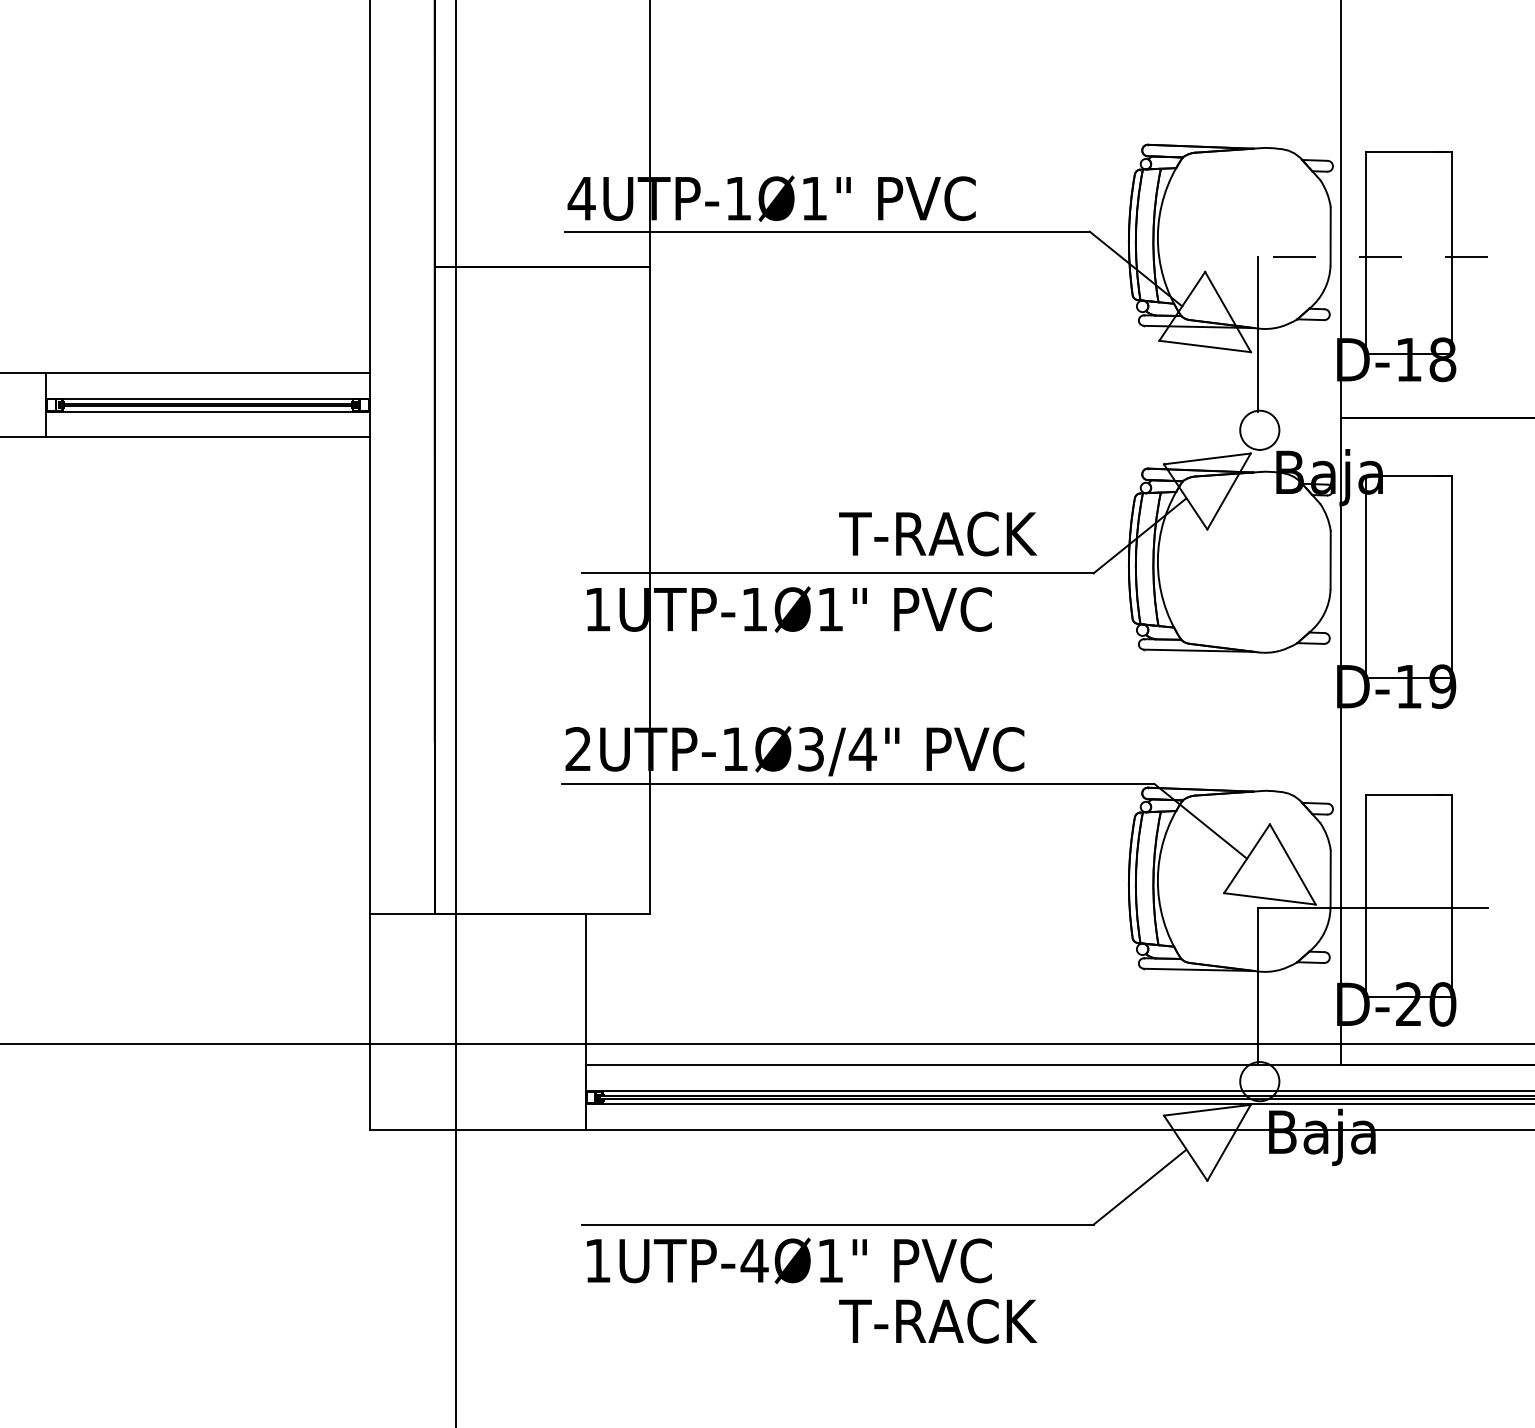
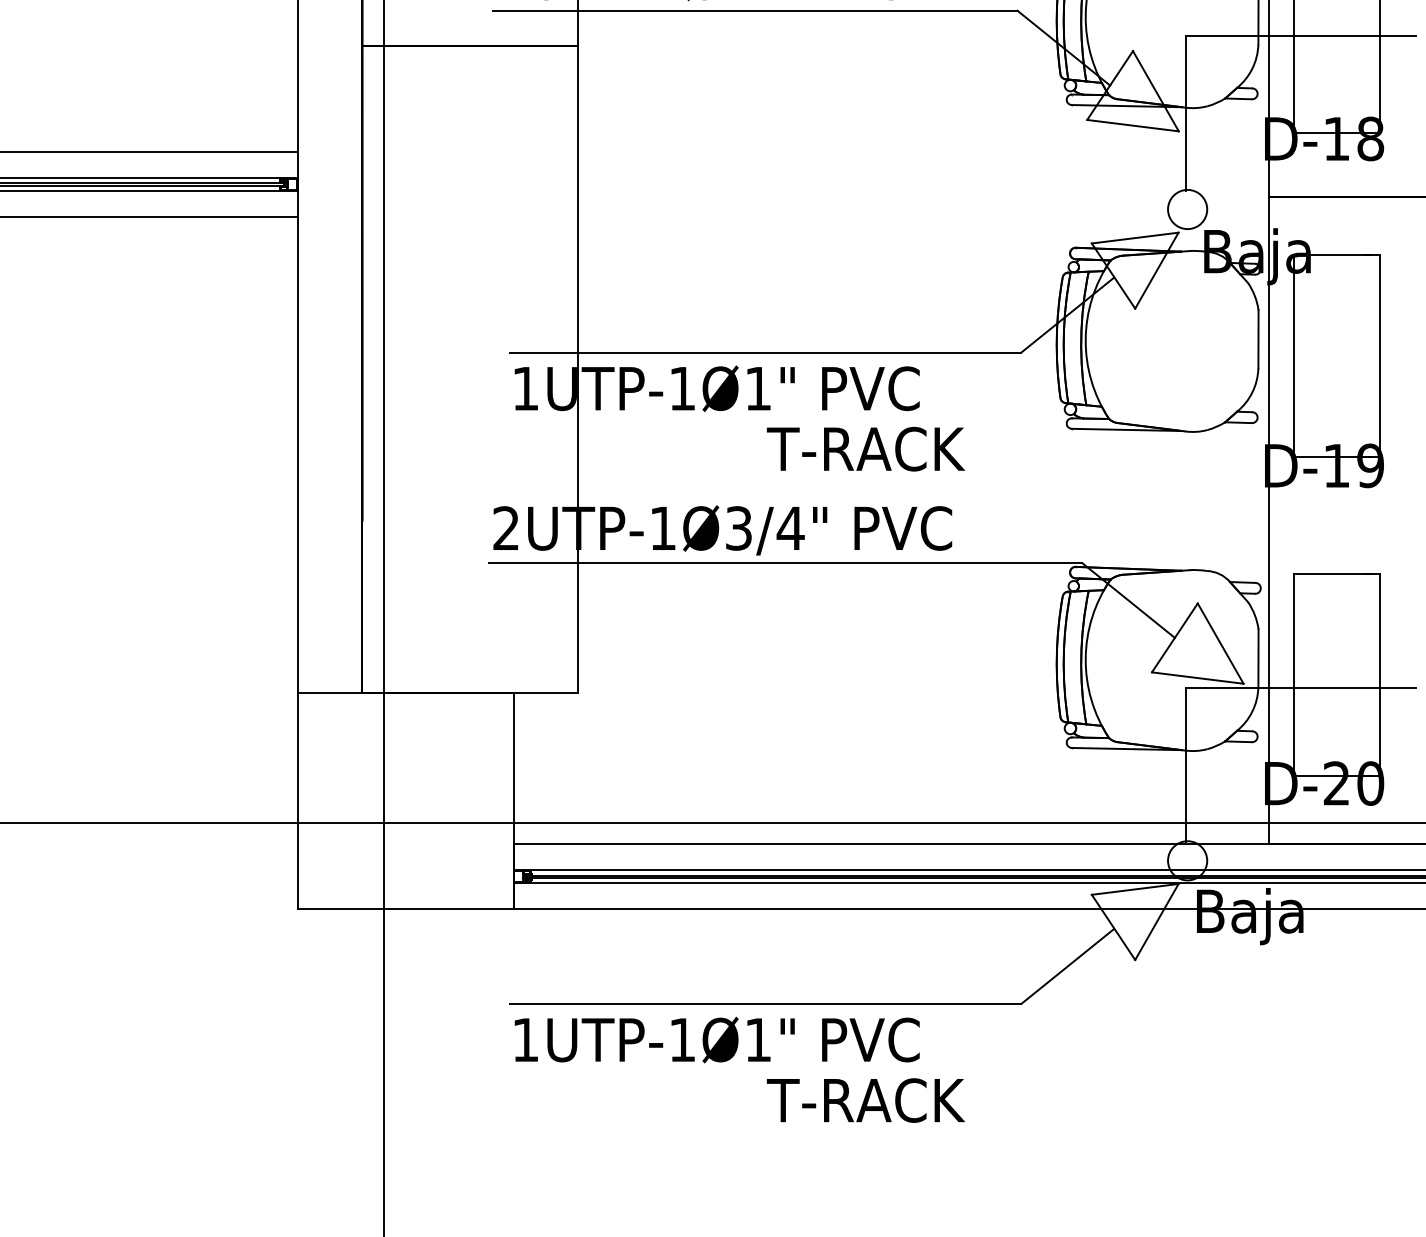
line: (1372, 257) -> (1300, 36), dashed -> solid
text: (938, 533) -> (866, 448), moved
text: (754, 1260) -> (682, 1039), 1UTP-4Ø1" -> 1UTP-1Ø1"

